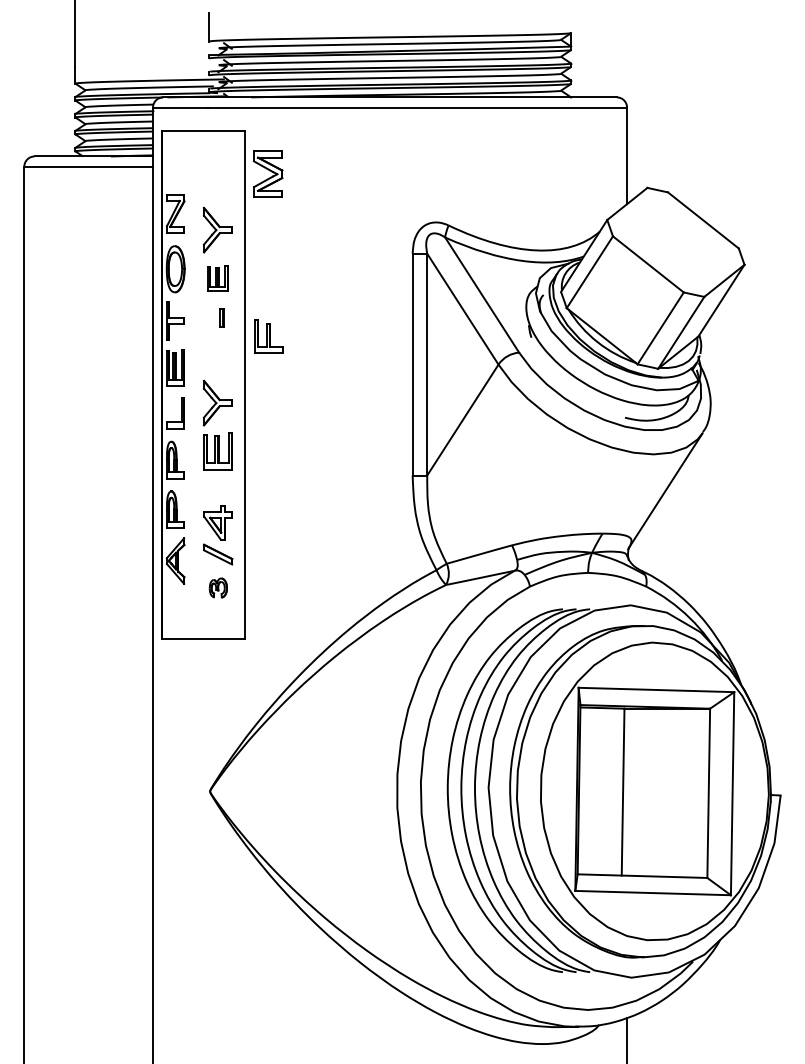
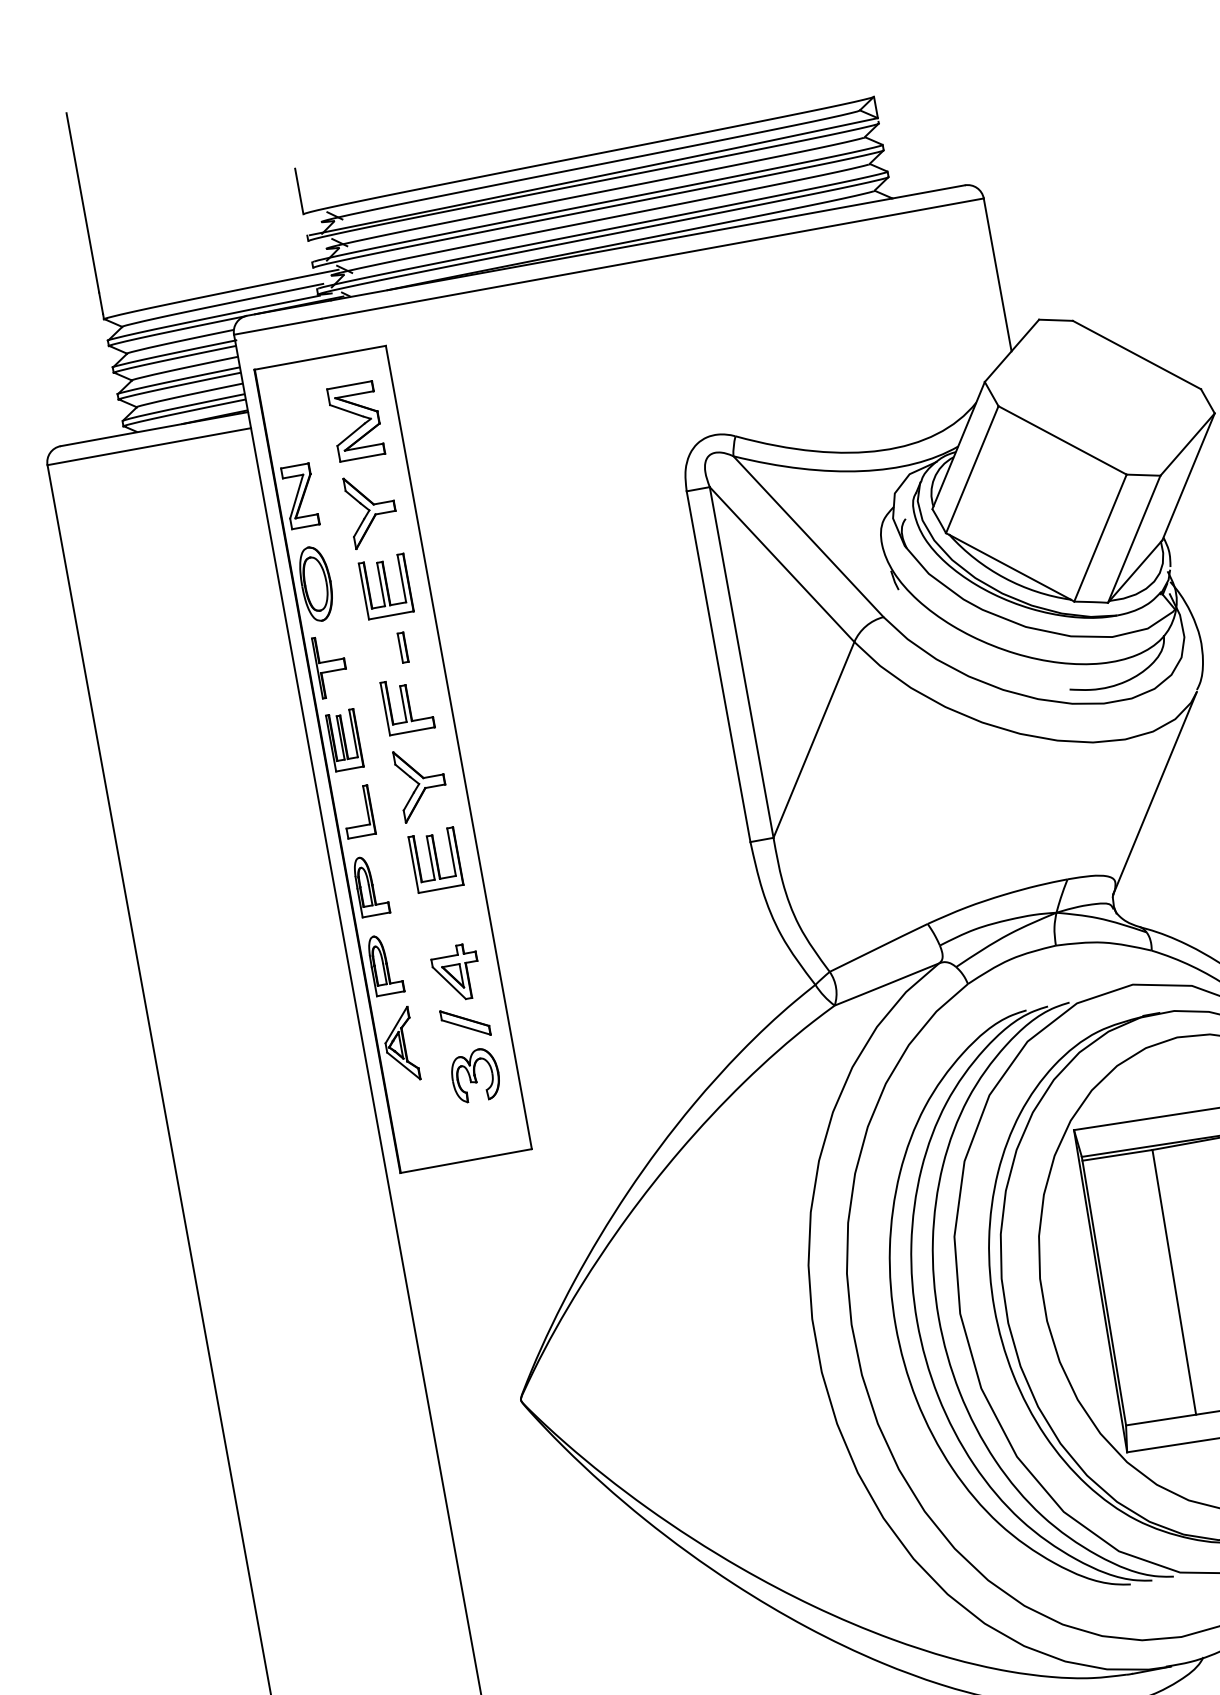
part: (267, 173) -> (354, 420), moved
part: (217, 278) -> (385, 586), size x1.43
part: (268, 336) -> (406, 705), moved
part: (218, 587) -> (475, 1074), size x1.67

